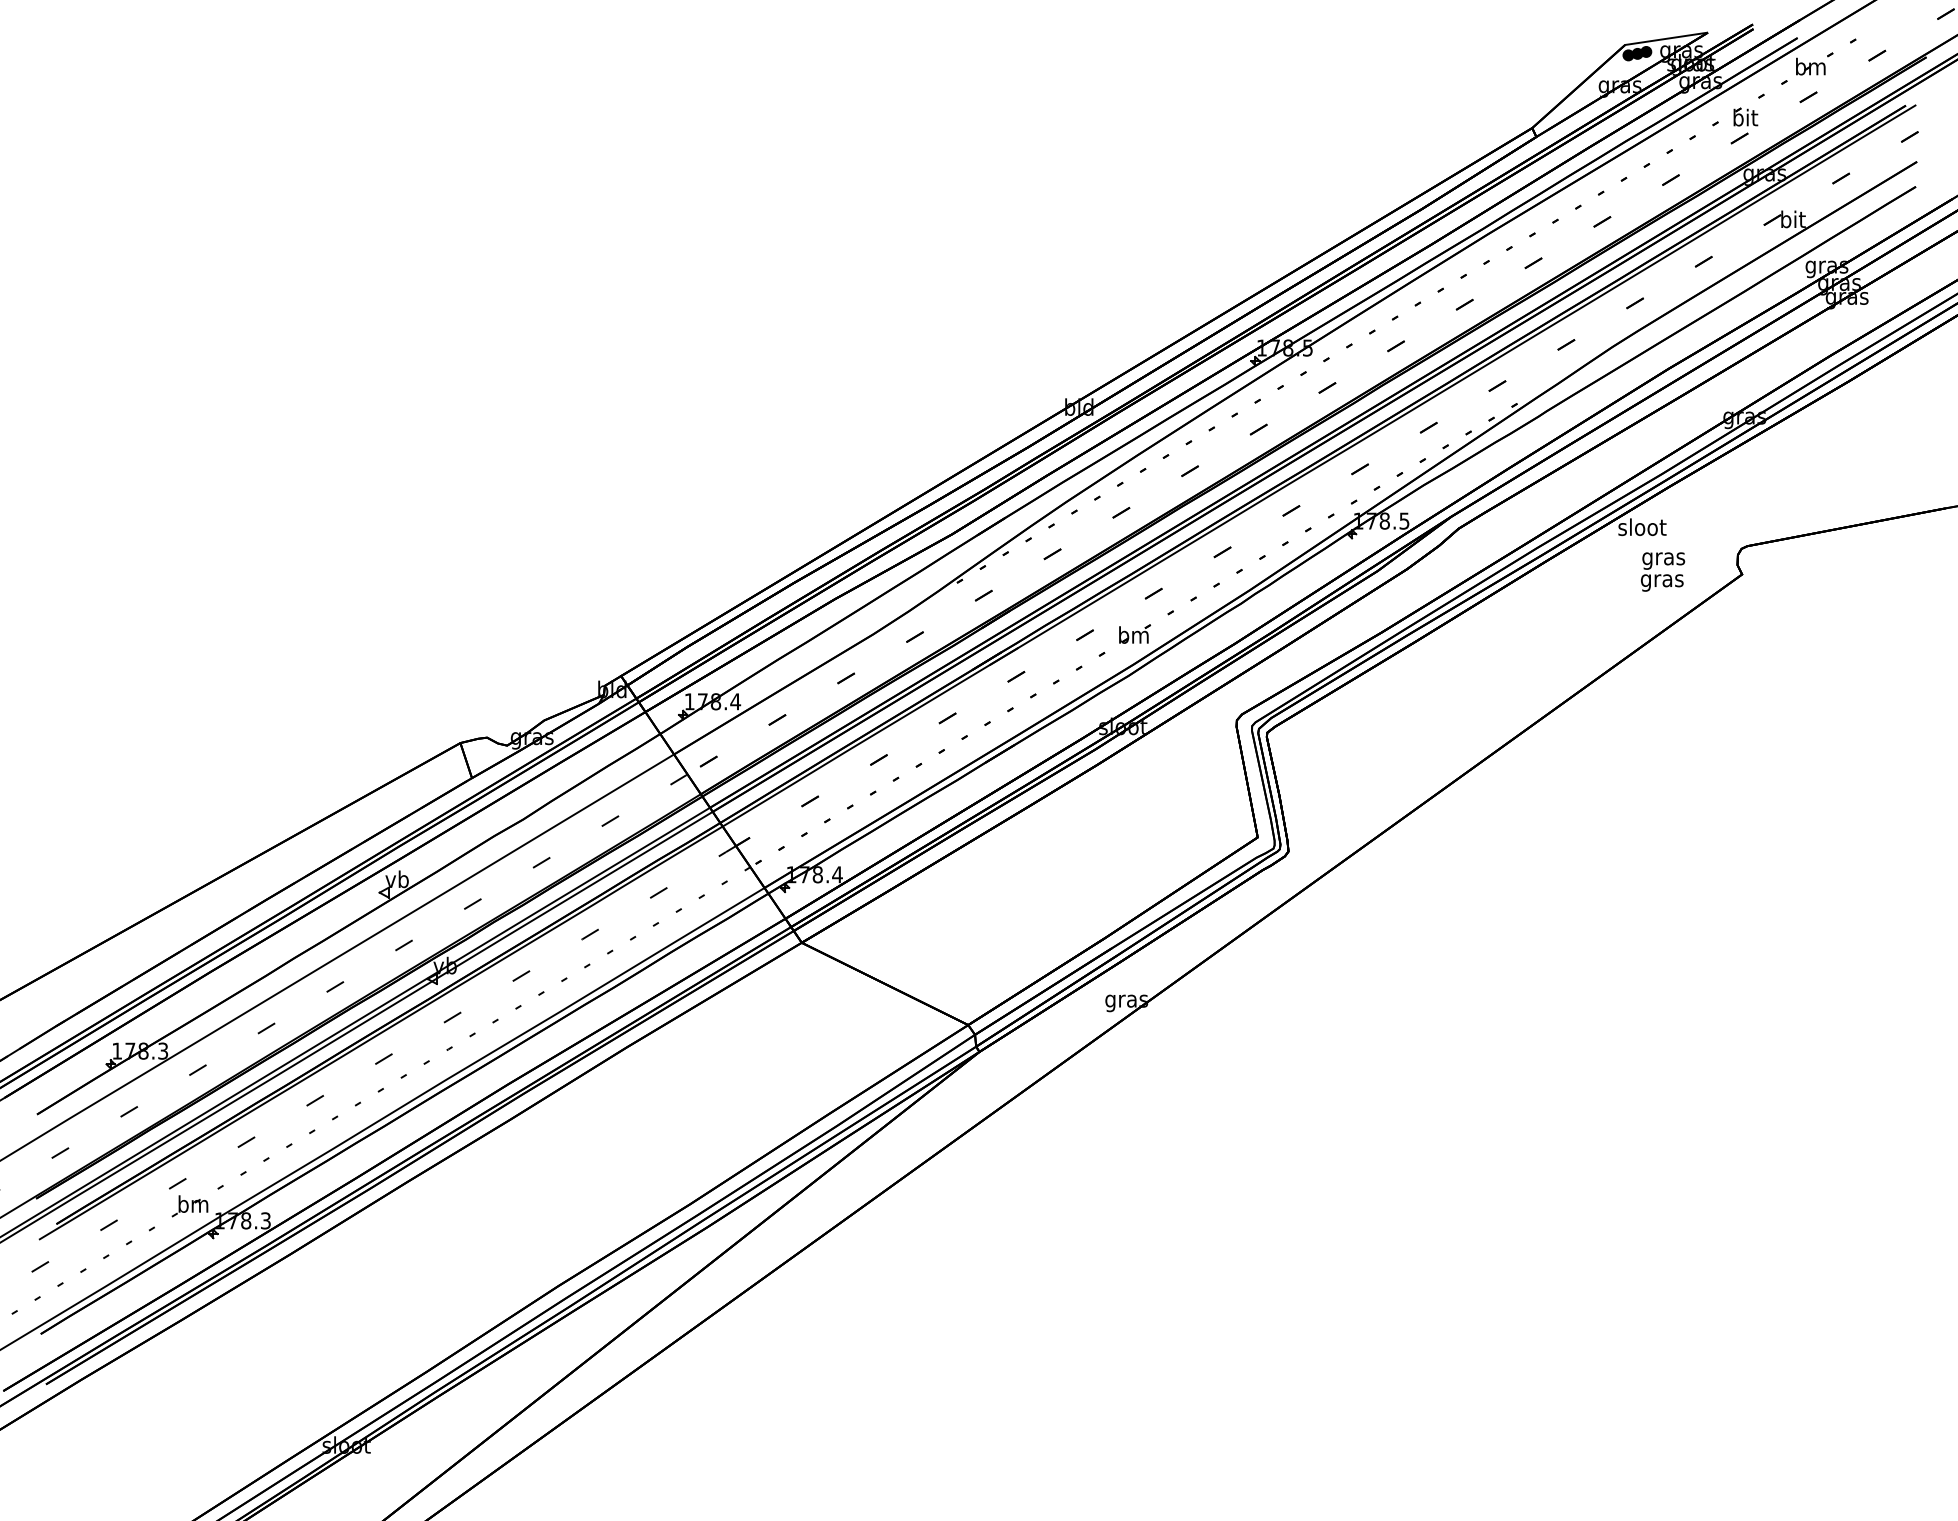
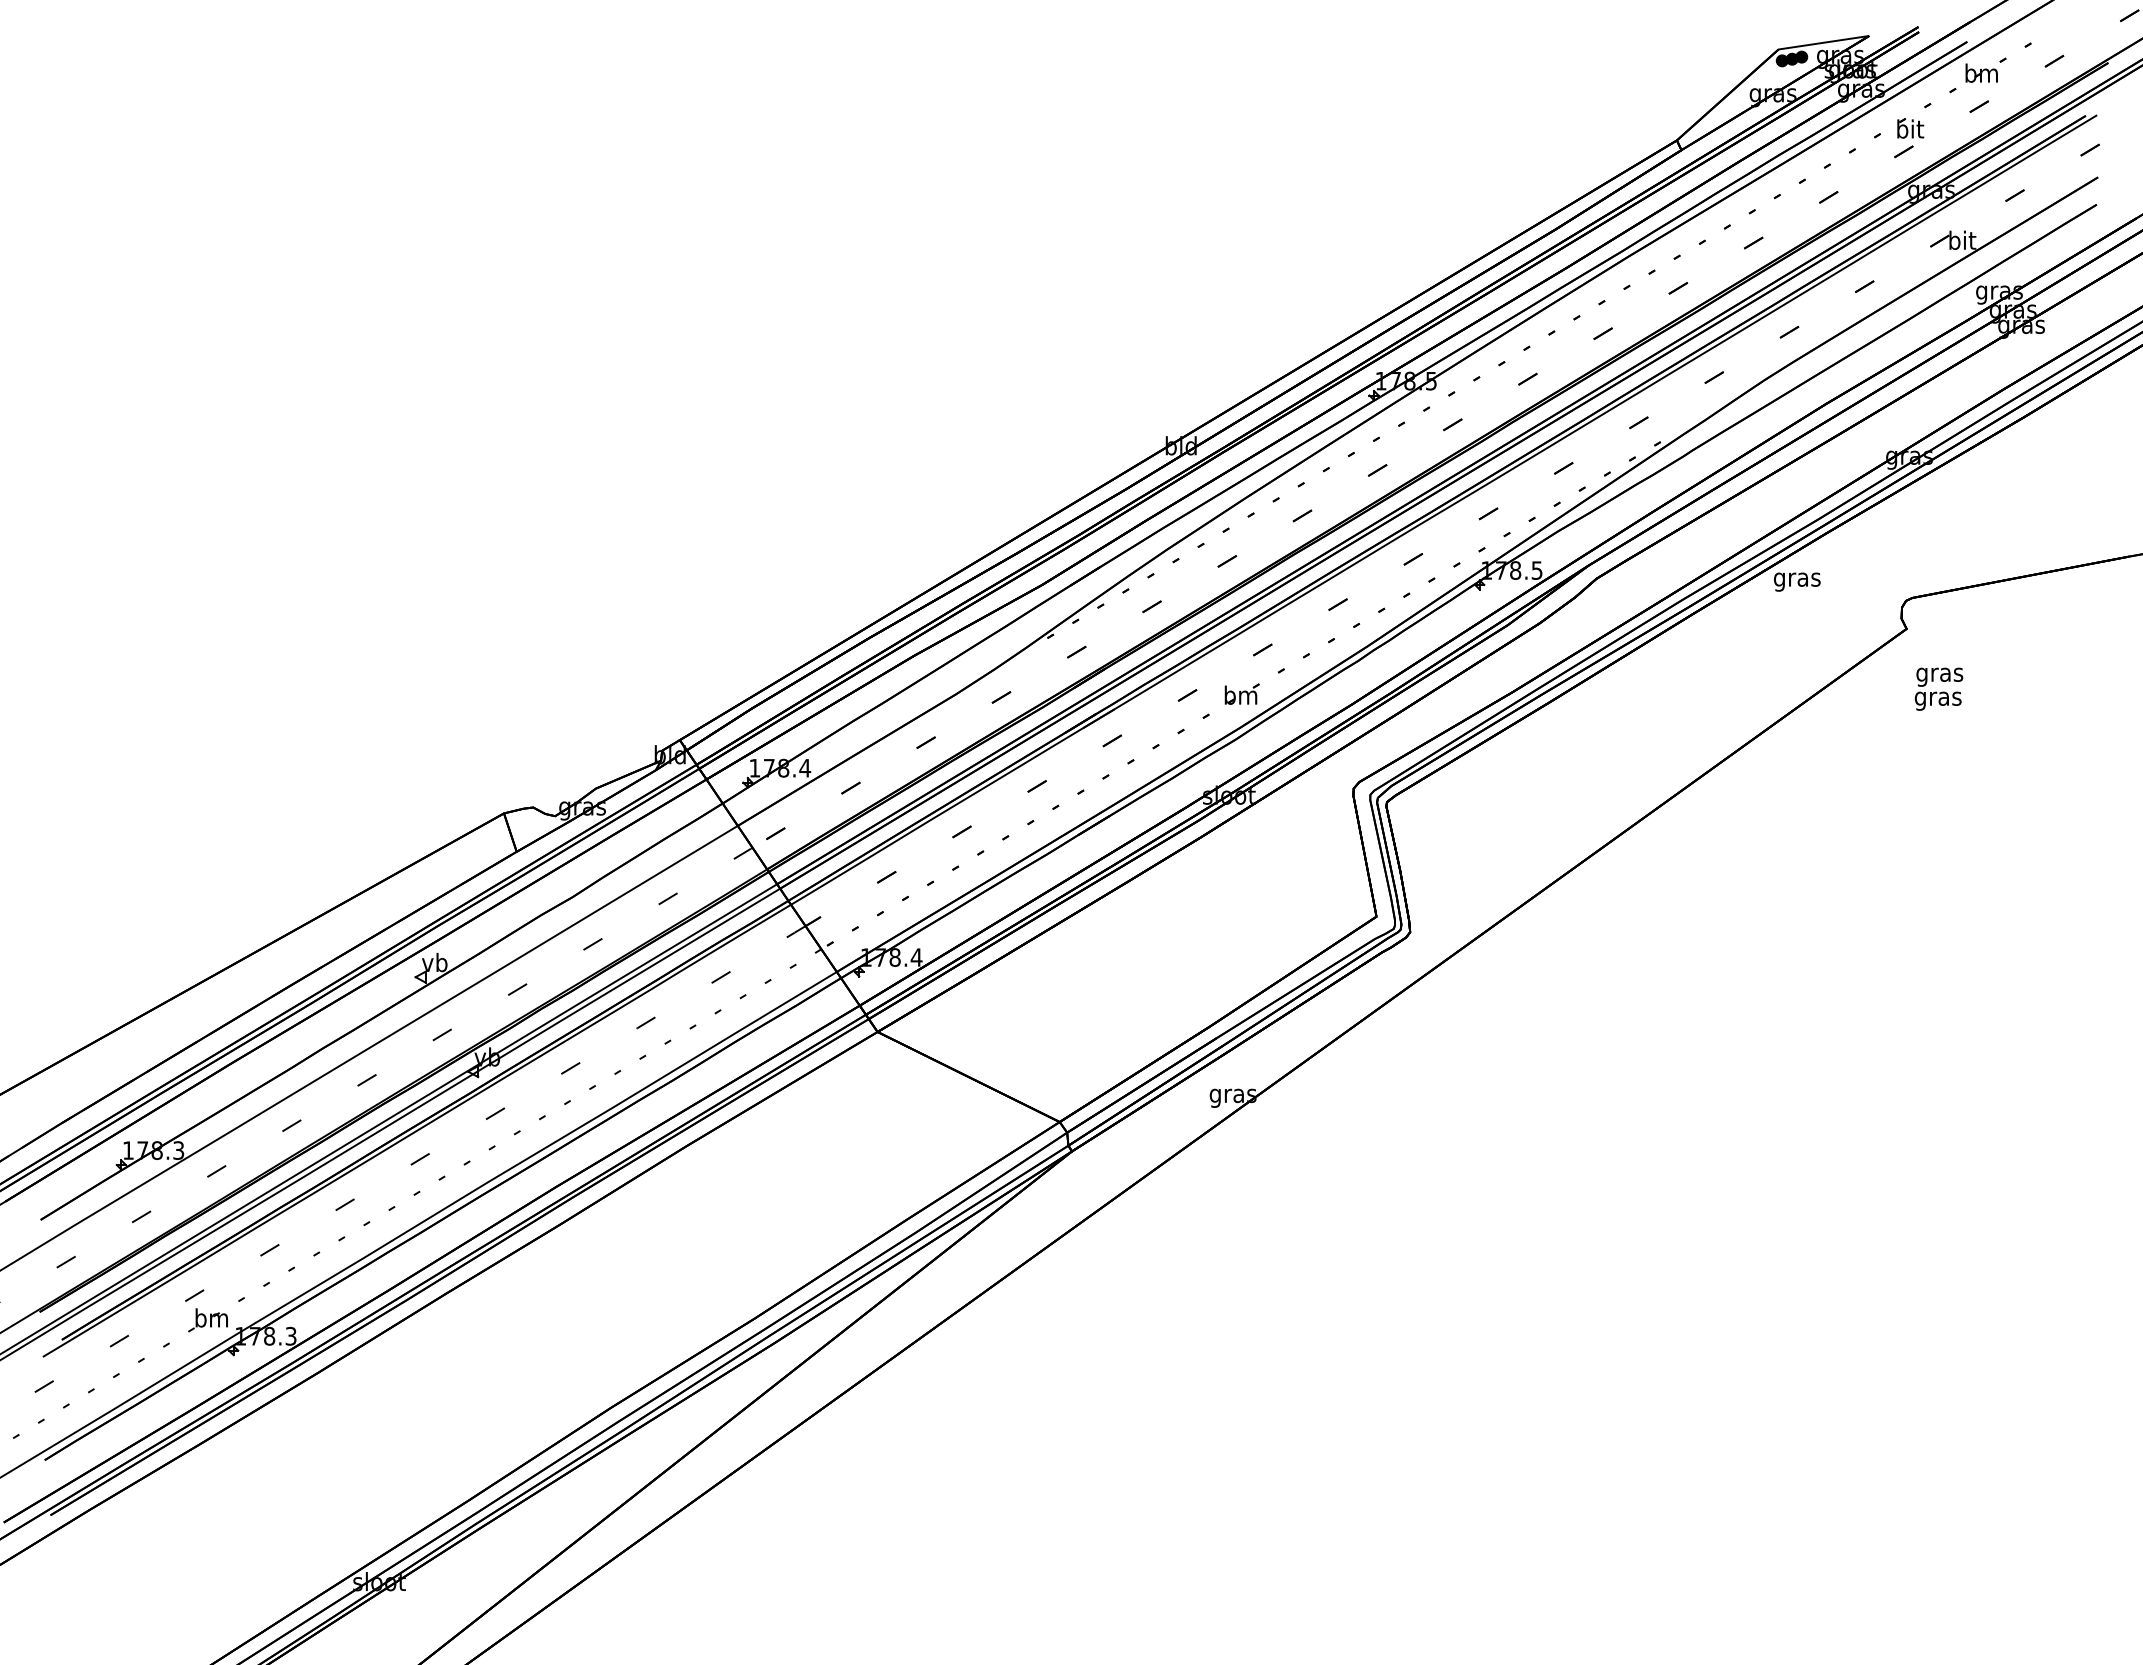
text: (1642, 529) -> (1797, 579), sloot -> gras
text: (1662, 571) -> (1938, 688), moved

